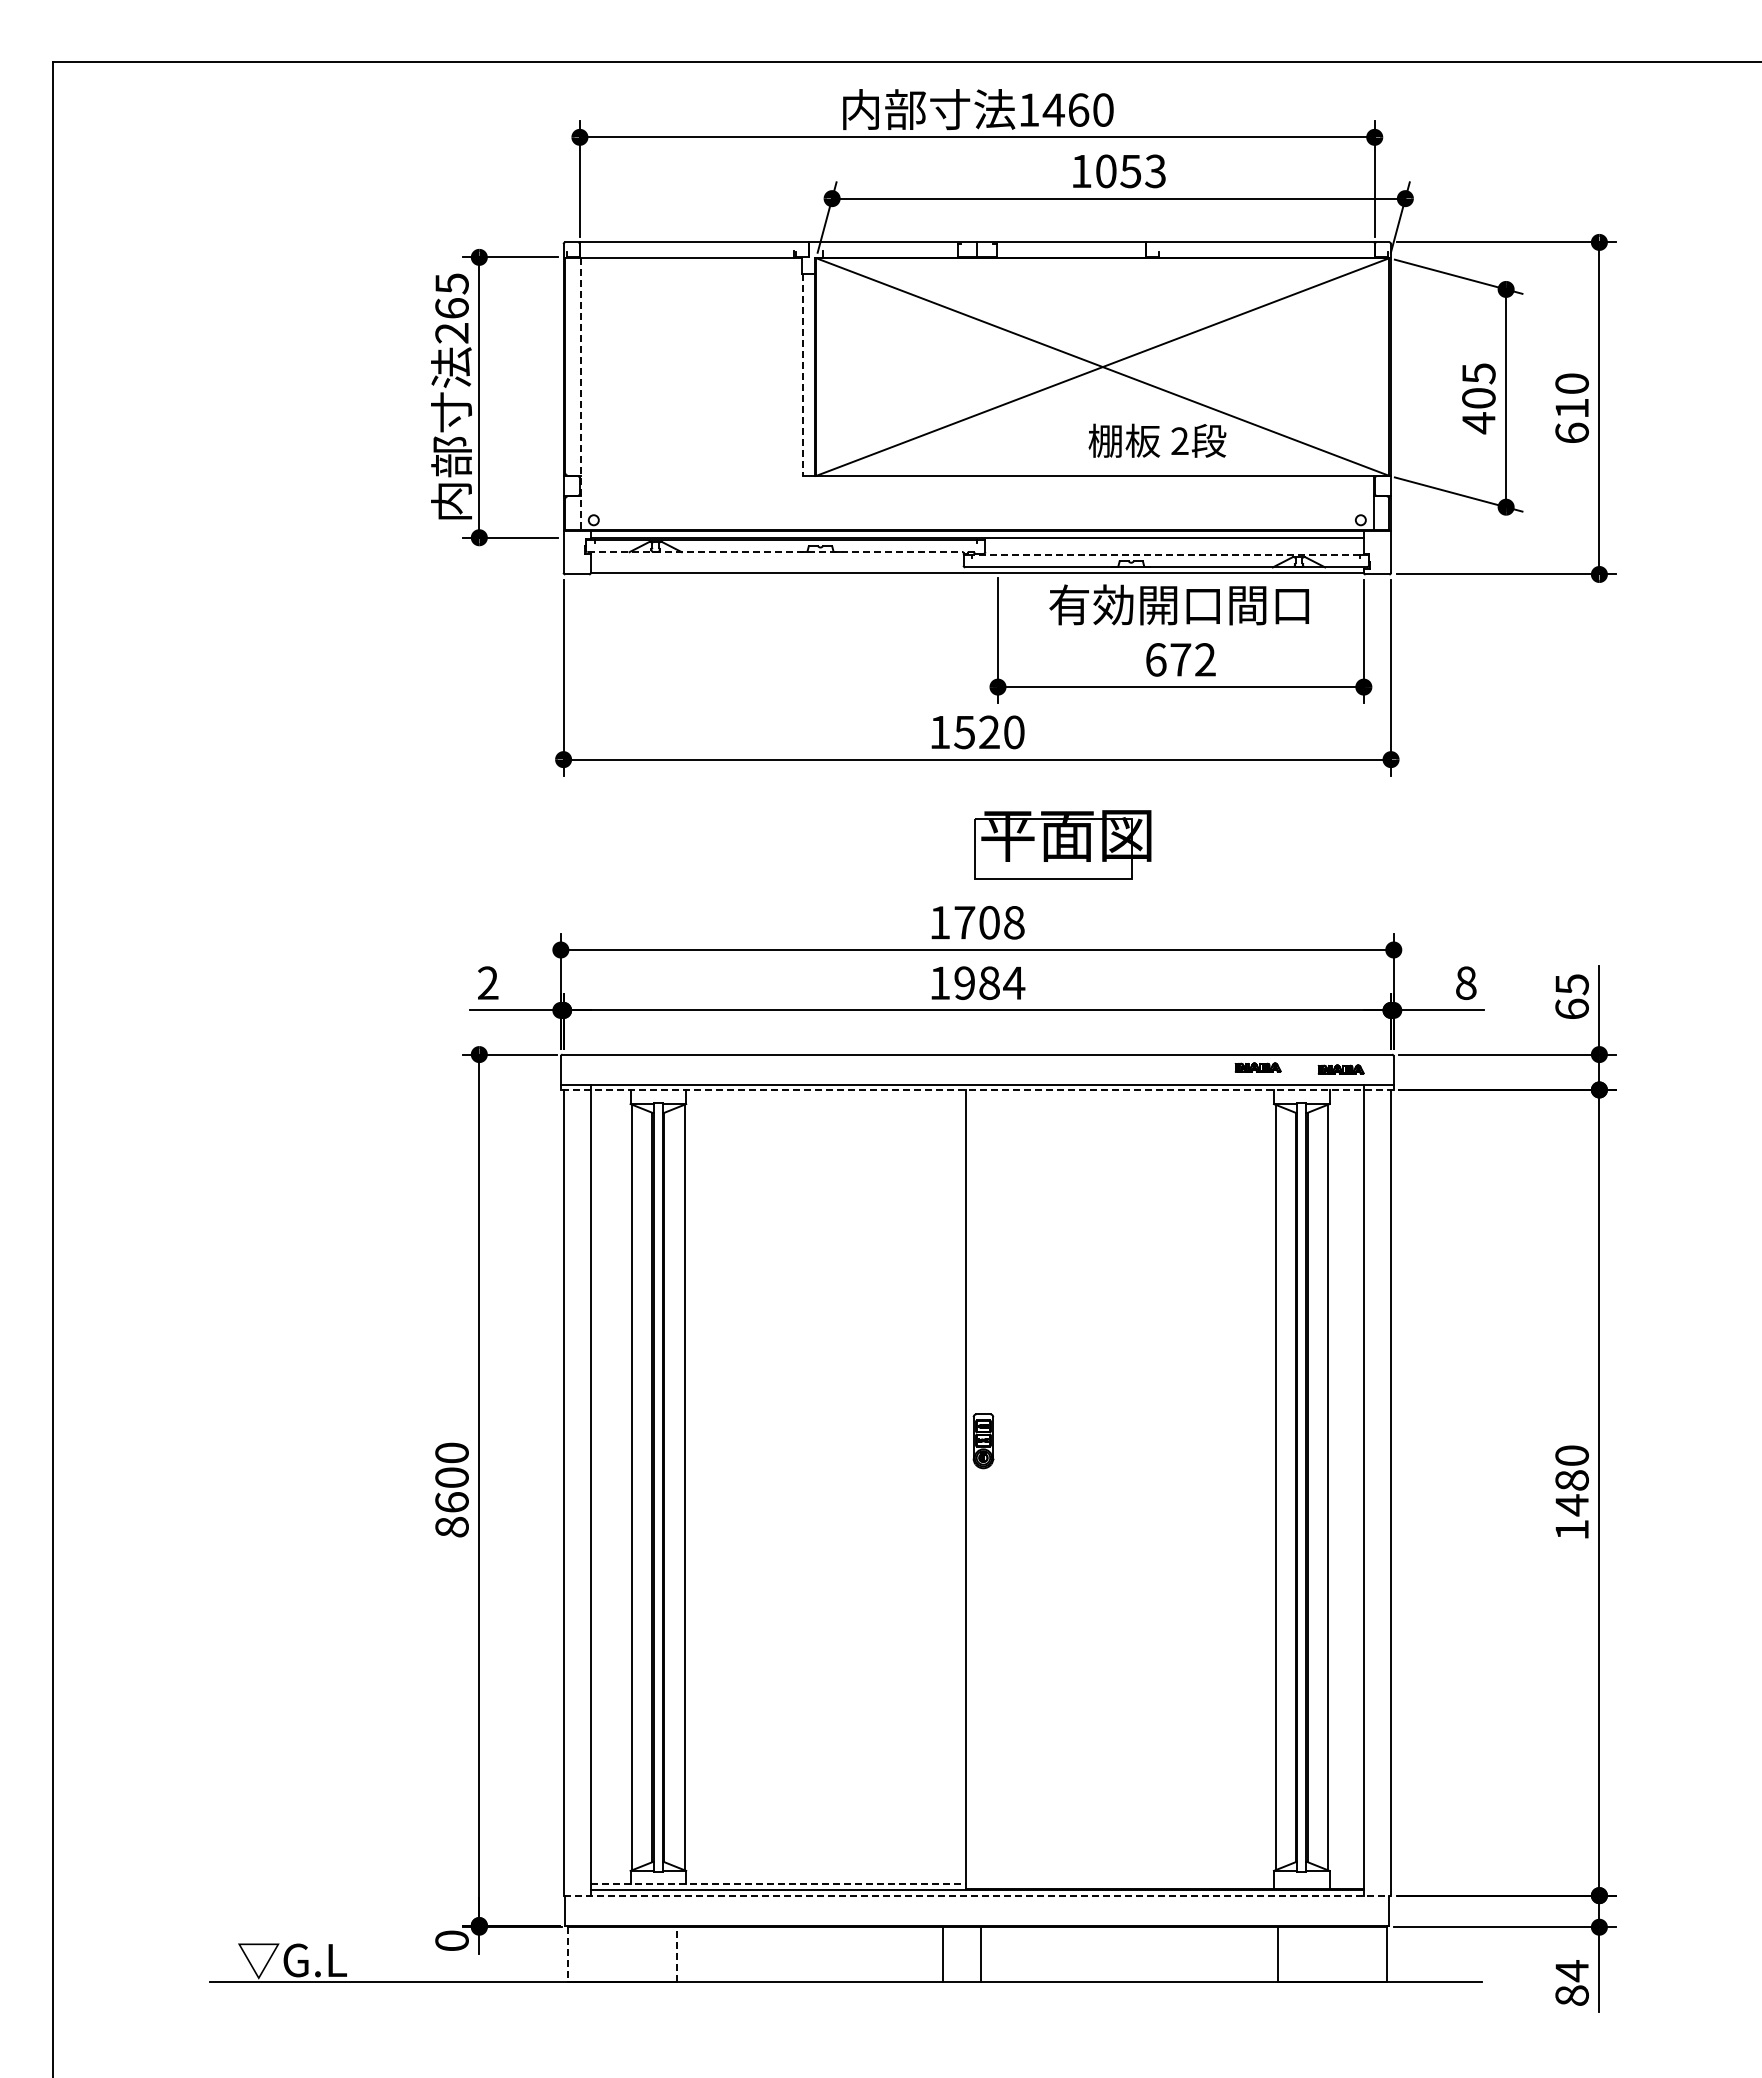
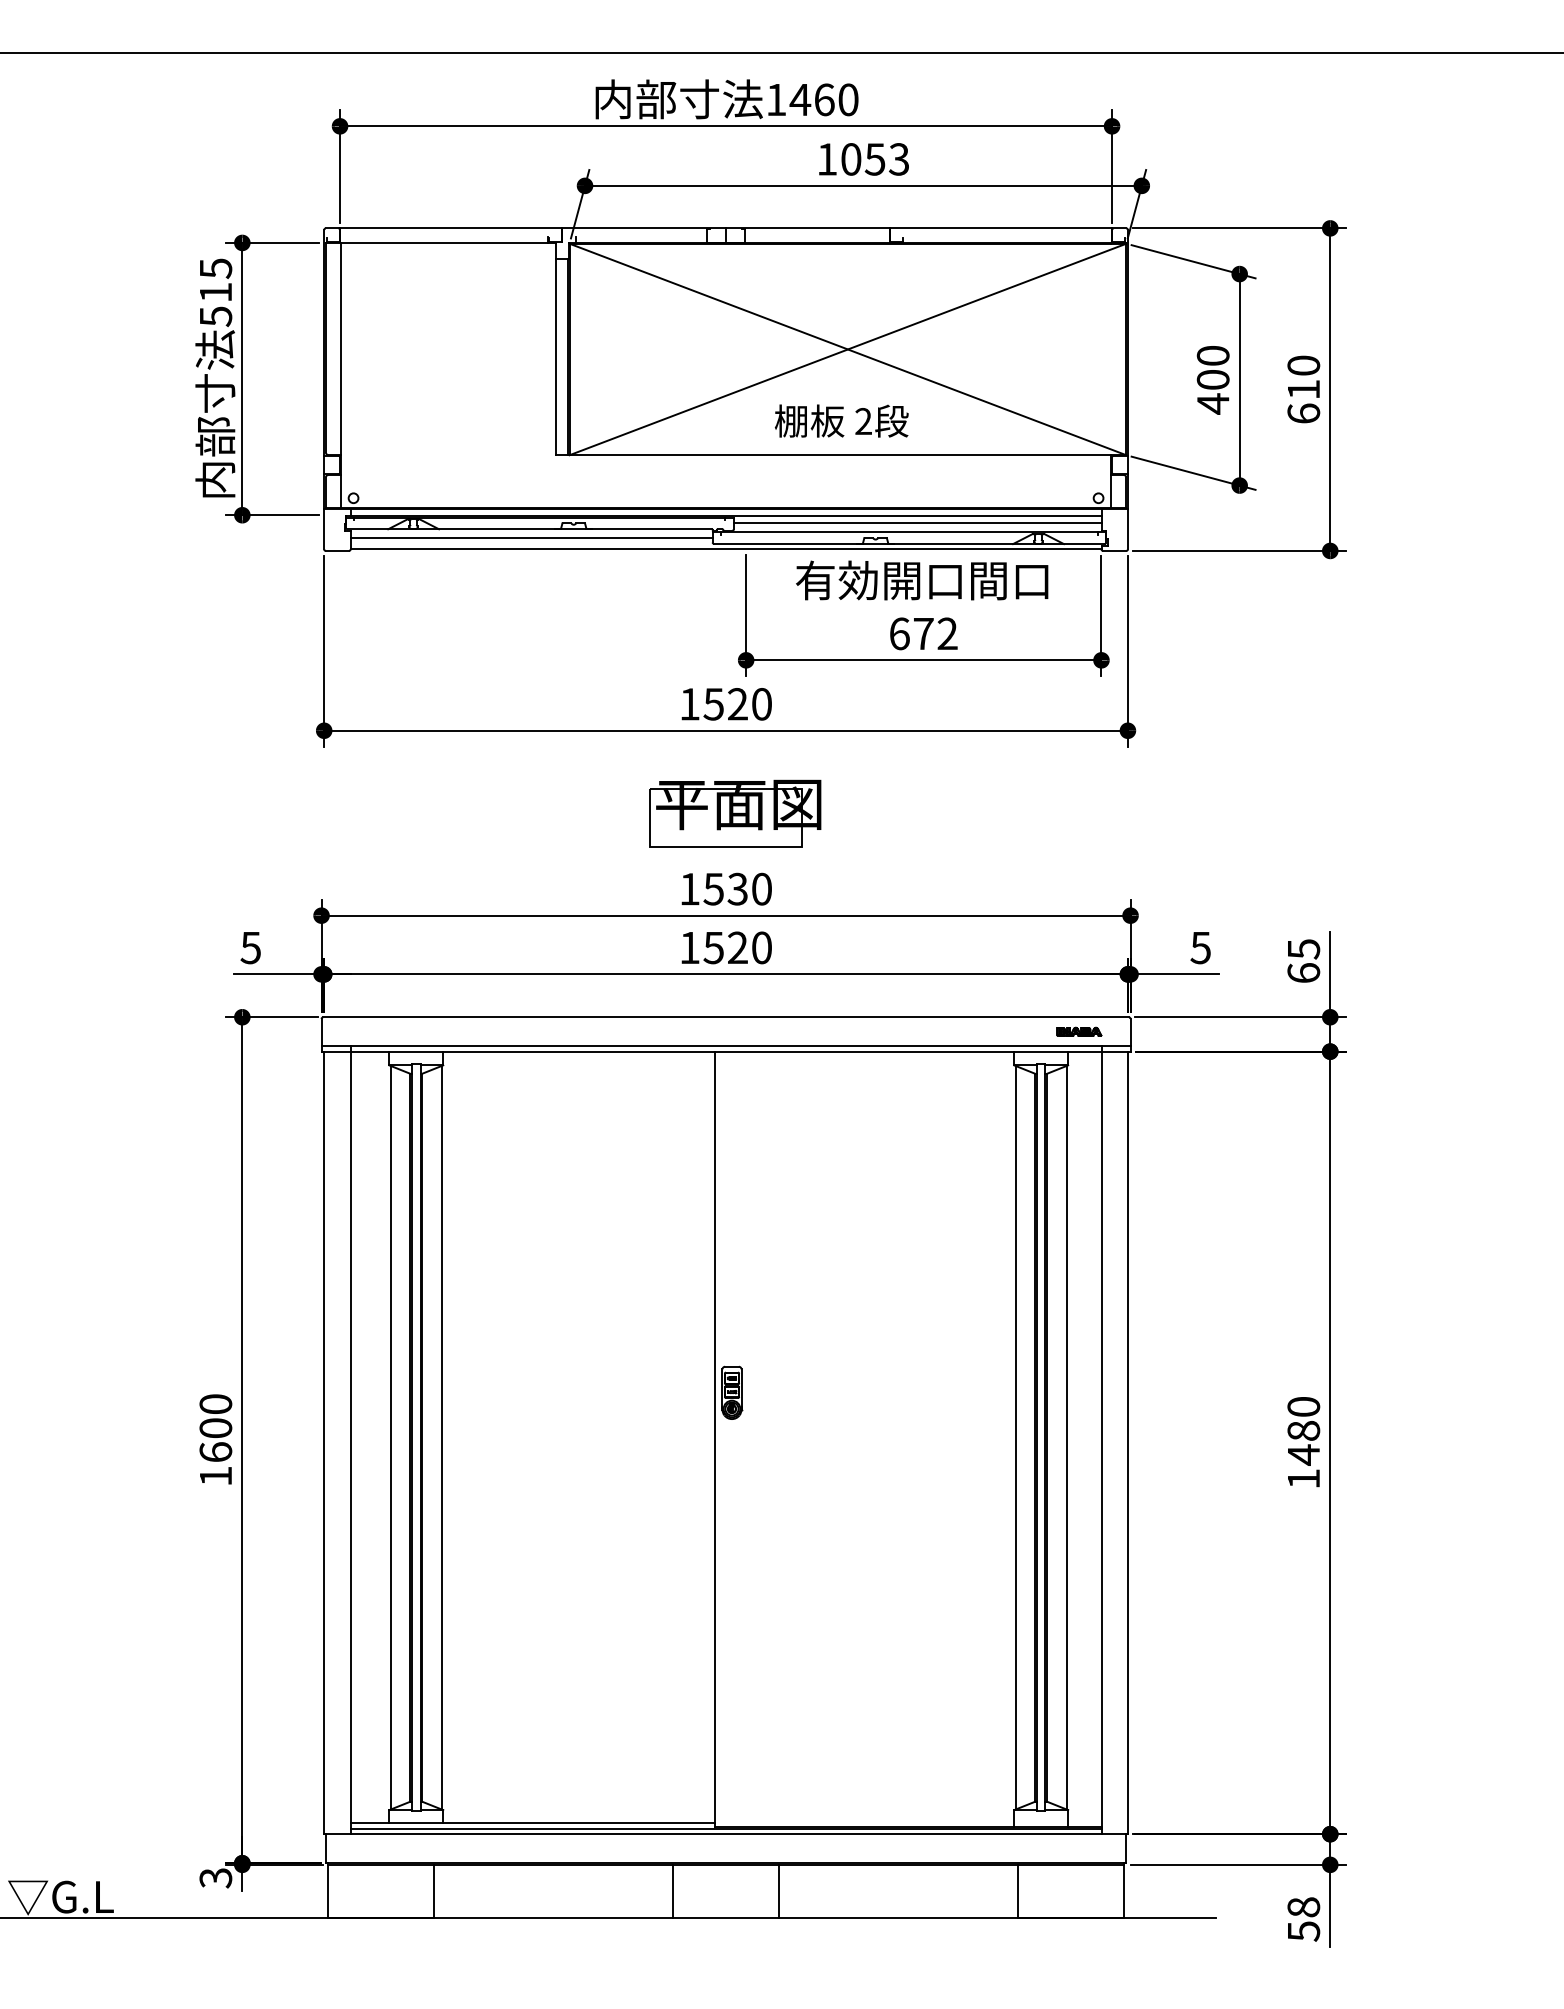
text: (451, 321) -> (215, 305), 265 -> 515
text: (1478, 373) -> (1212, 355), 405 -> 400
line: (802, 375) -> (556, 357), dashed -> solid
line: (580, 394) -> (340, 376), dashed -> solid
text: (1157, 440) -> (841, 420), moved
line: (1174, 545) -> (917, 522), added
line: (775, 552) -> (530, 529), dashed -> solid
line: (1166, 555) -> (909, 532), dashed -> solid
line: (776, 561) -> (530, 538), added
part: (1062, 844) -> (734, 813), moved
text: (989, 922) -> (737, 888), 1708 -> 1530
text: (1465, 982) -> (1200, 947), 8 -> 5
text: (487, 983) -> (250, 948), 2 -> 5
text: (989, 983) -> (737, 948), 1984 -> 1520
part: (1257, 1067) -> (998, 1029), removed
line: (976, 1090) -> (725, 1052), dashed -> solid
text: (451, 1526) -> (215, 1475), 8600 -> 1600
line: (778, 1884) -> (532, 1823), dashed -> solid
line: (977, 1895) -> (726, 1834), dashed -> solid
text: (451, 1940) -> (215, 1877), 0 -> 3
line: (676, 1953) -> (433, 1890), dashed -> solid
line: (567, 1954) -> (327, 1891), dashed -> solid
line: (942, 1954) -> (778, 1891), moved
line: (980, 1954) -> (672, 1891), moved
text: (1571, 1983) -> (1303, 1919), 84 -> 58

